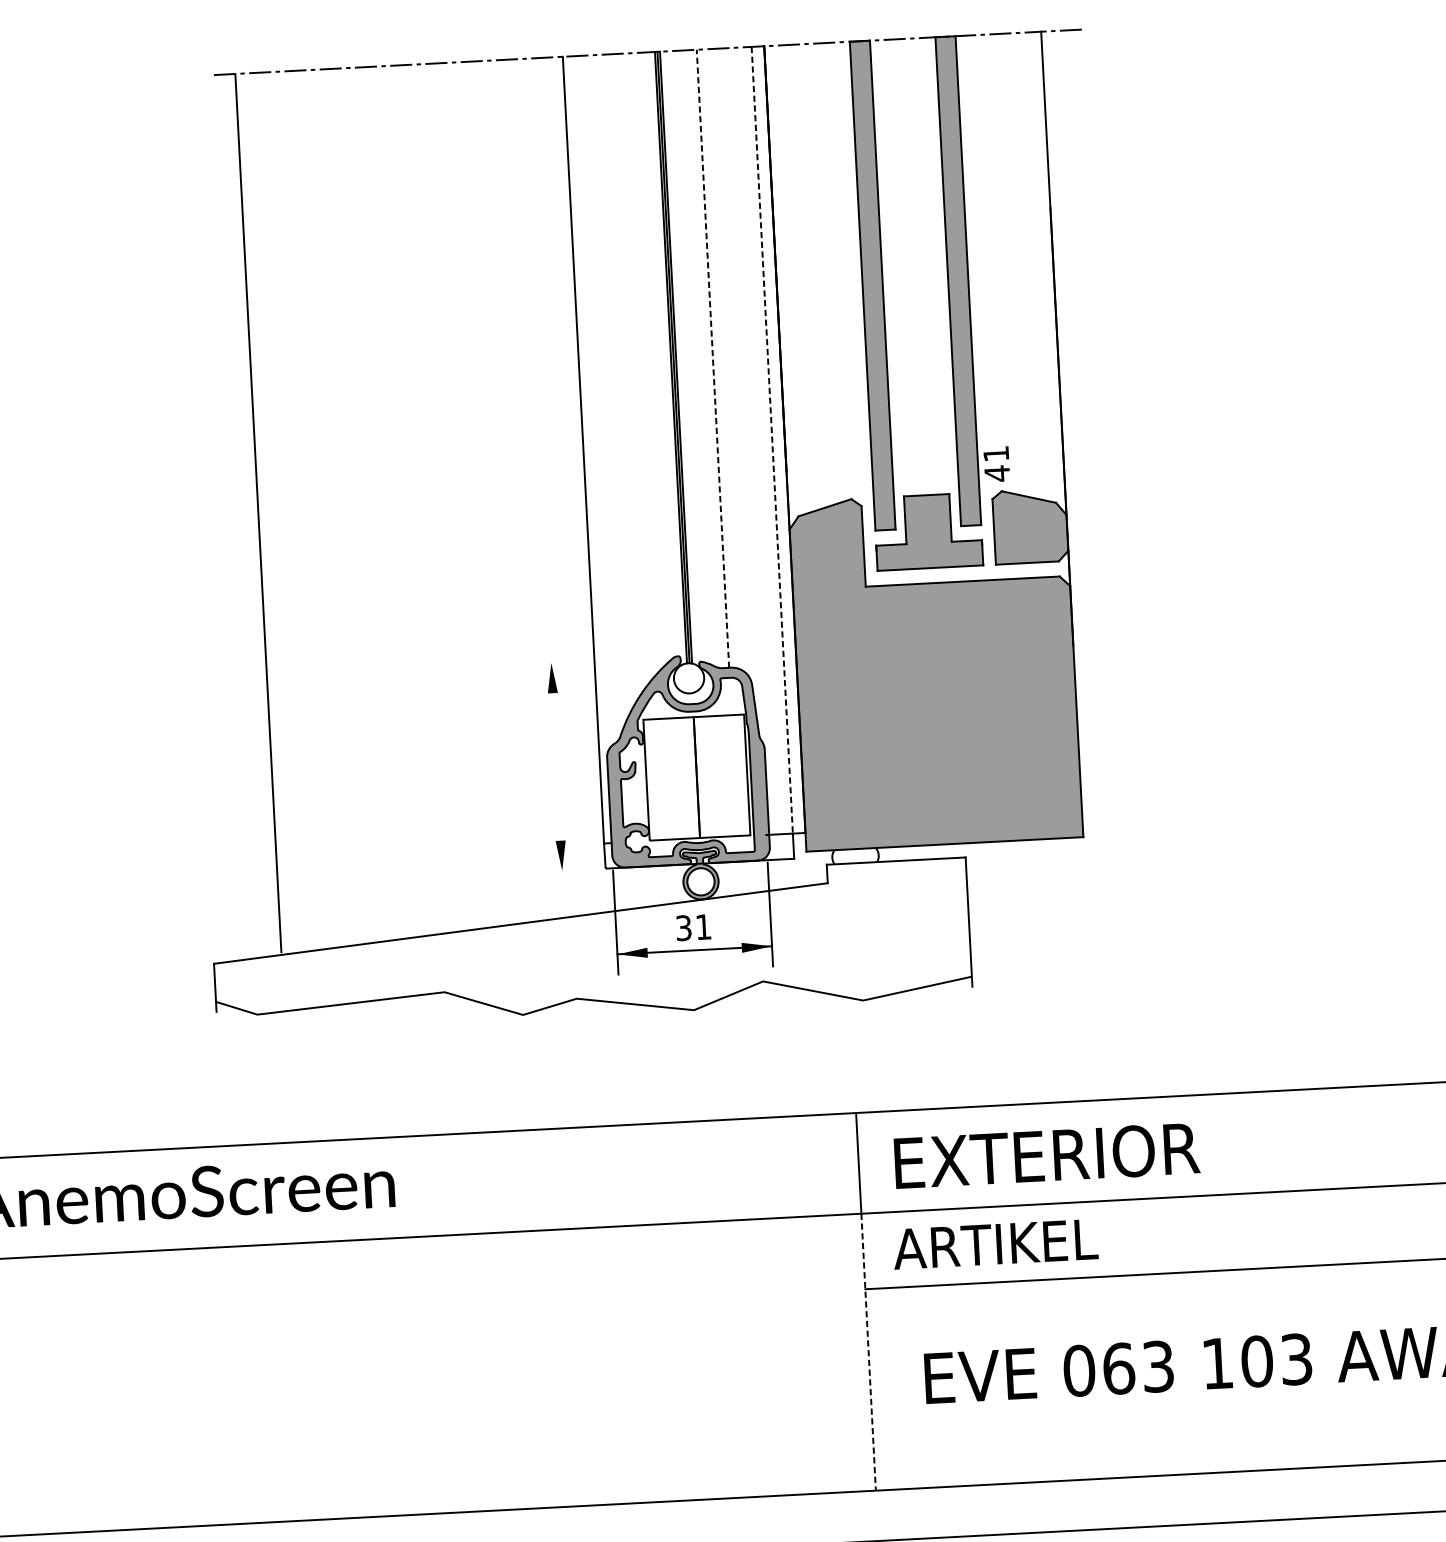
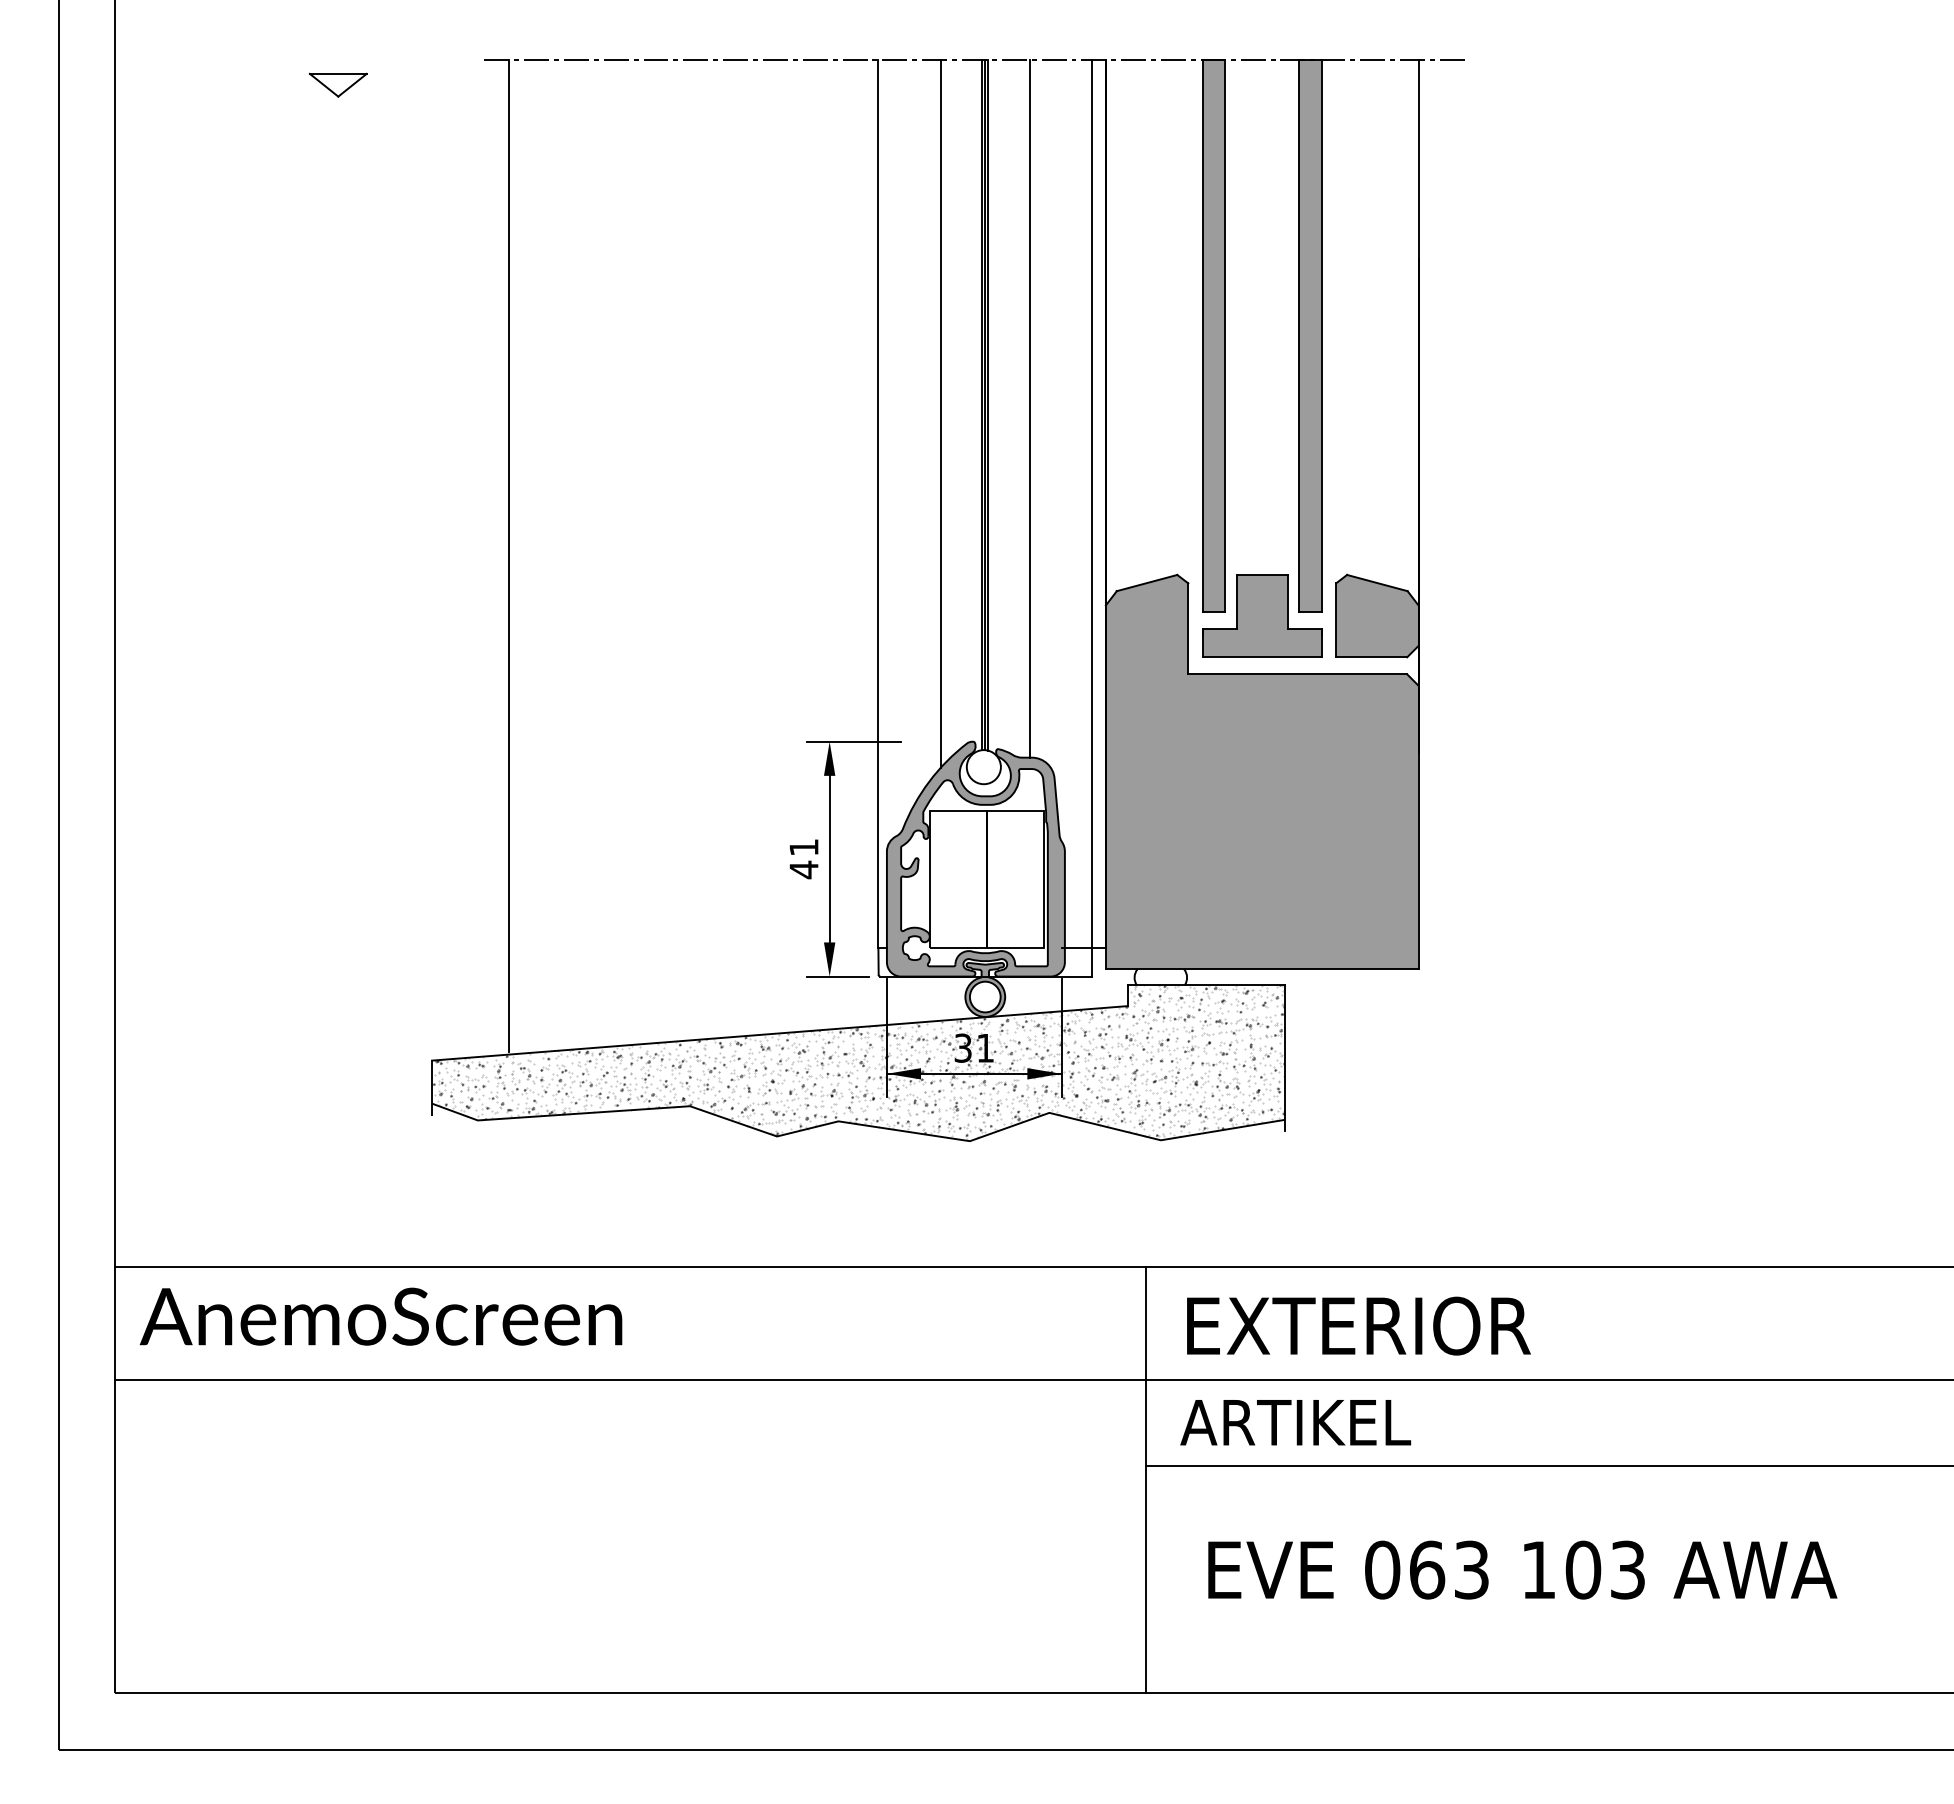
part: (85, 103) -> (337, 84), added
line: (712, 358) -> (1029, 408), dashed -> solid
line: (634, 367) -> (940, 413), added
line: (772, 440) -> (1091, 504), dashed -> solid
text: (996, 464) -> (803, 859), moved
line: (572, 661) -> (853, 741), added
line: (556, 766) -> (829, 858), added
line: (569, 870) -> (837, 976), added
hatch: (591, 944) -> (858, 1061), added
line: (868, 1352) -> (1146, 1537), dashed -> solid

